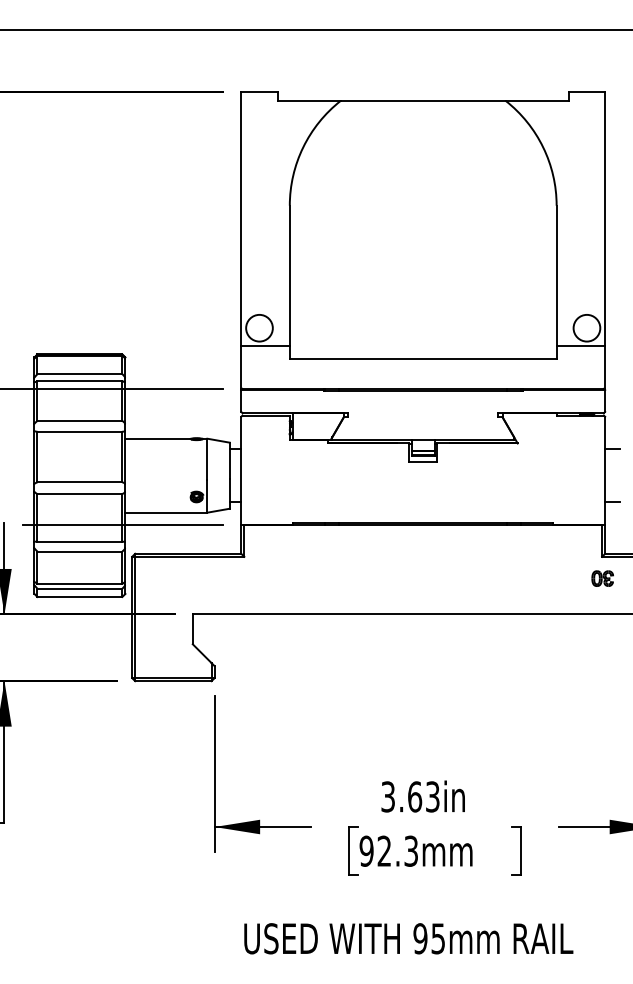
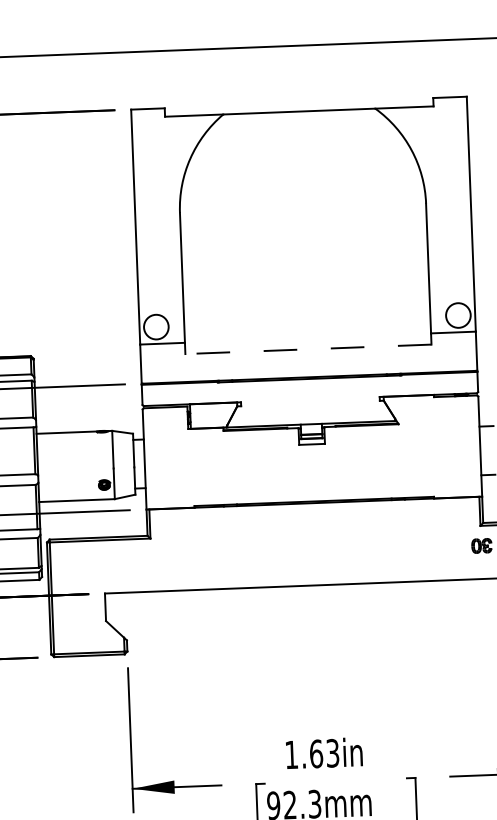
line: (422, 358) -> (307, 349), solid -> dashed
text: (387, 796) -> (291, 754), 3.63in -> 1.63in

